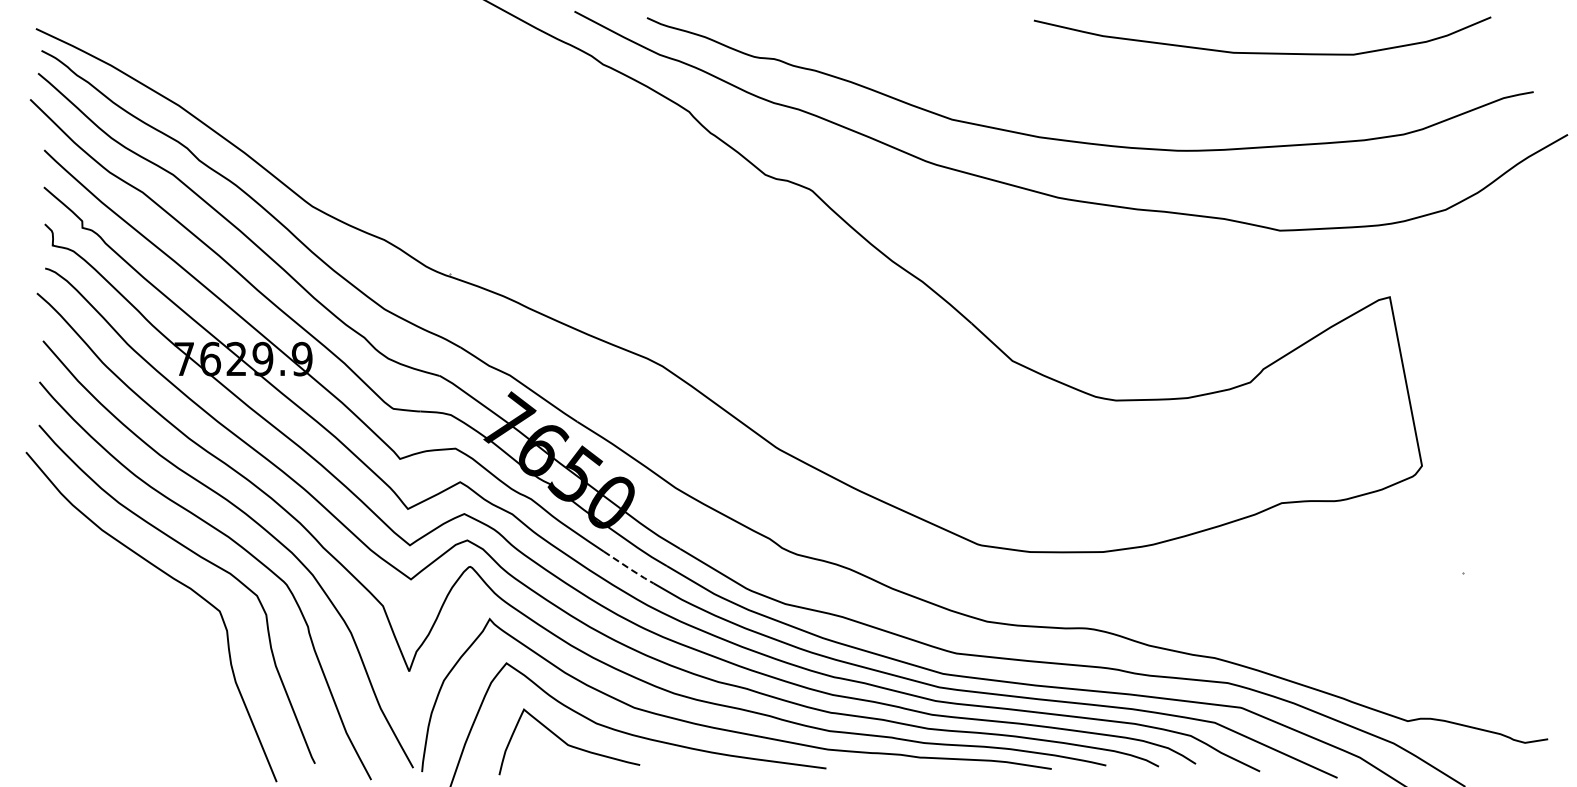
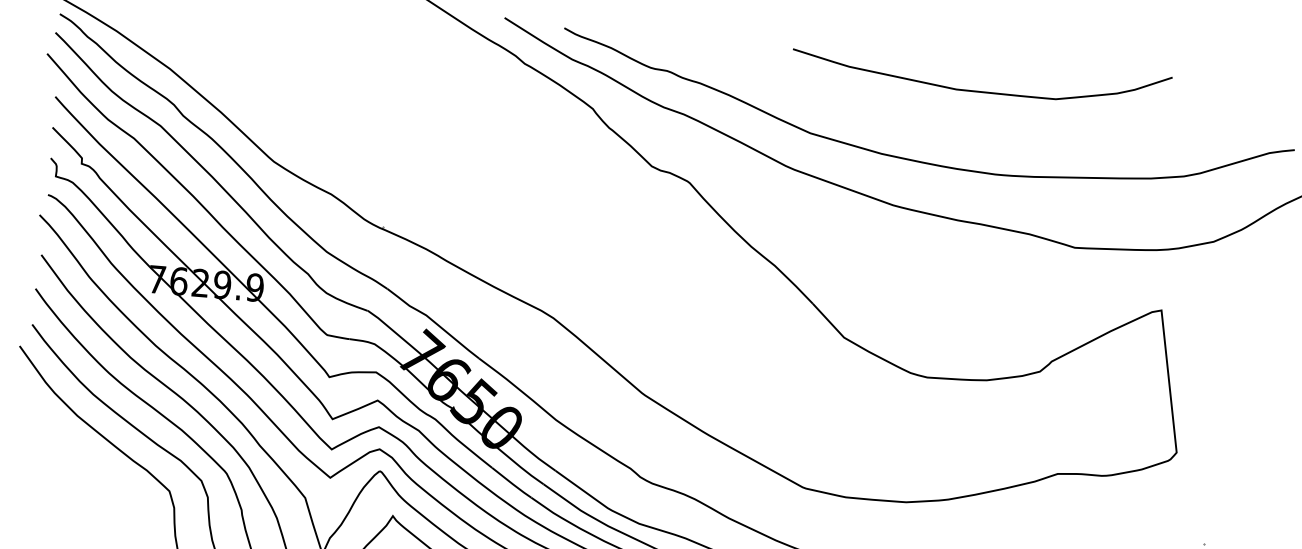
curve: (1262, 52) -> (980, 91), moved
line: (629, 568) -> (512, 483), dashed -> solid

